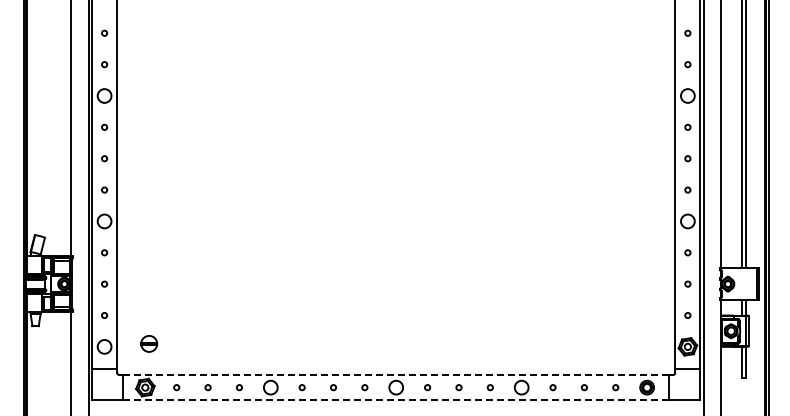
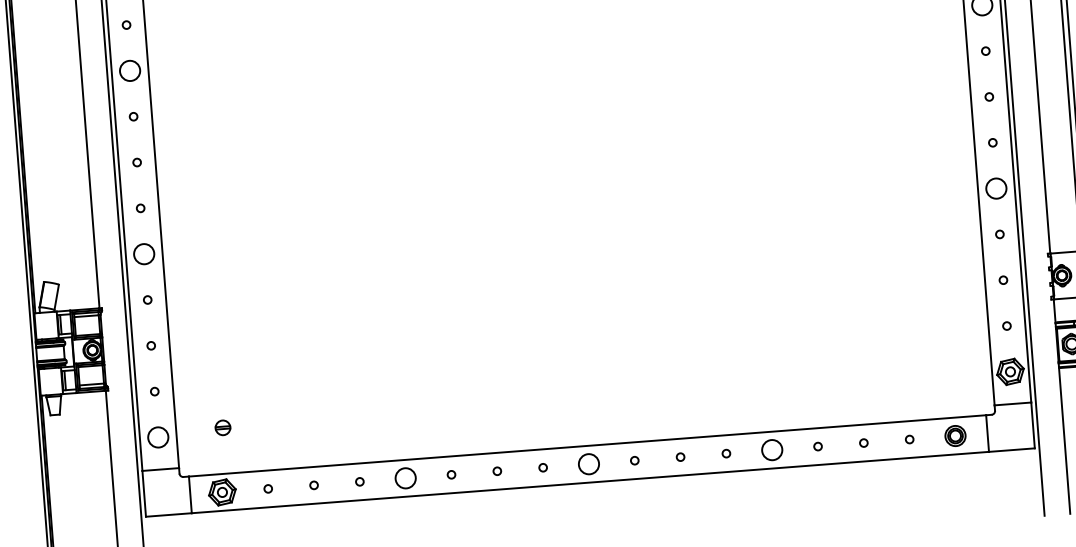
part: (148, 343) -> (222, 427), size x0.62
line: (396, 375) -> (587, 446), dashed -> solid
line: (396, 400) -> (590, 482), dashed -> solid

